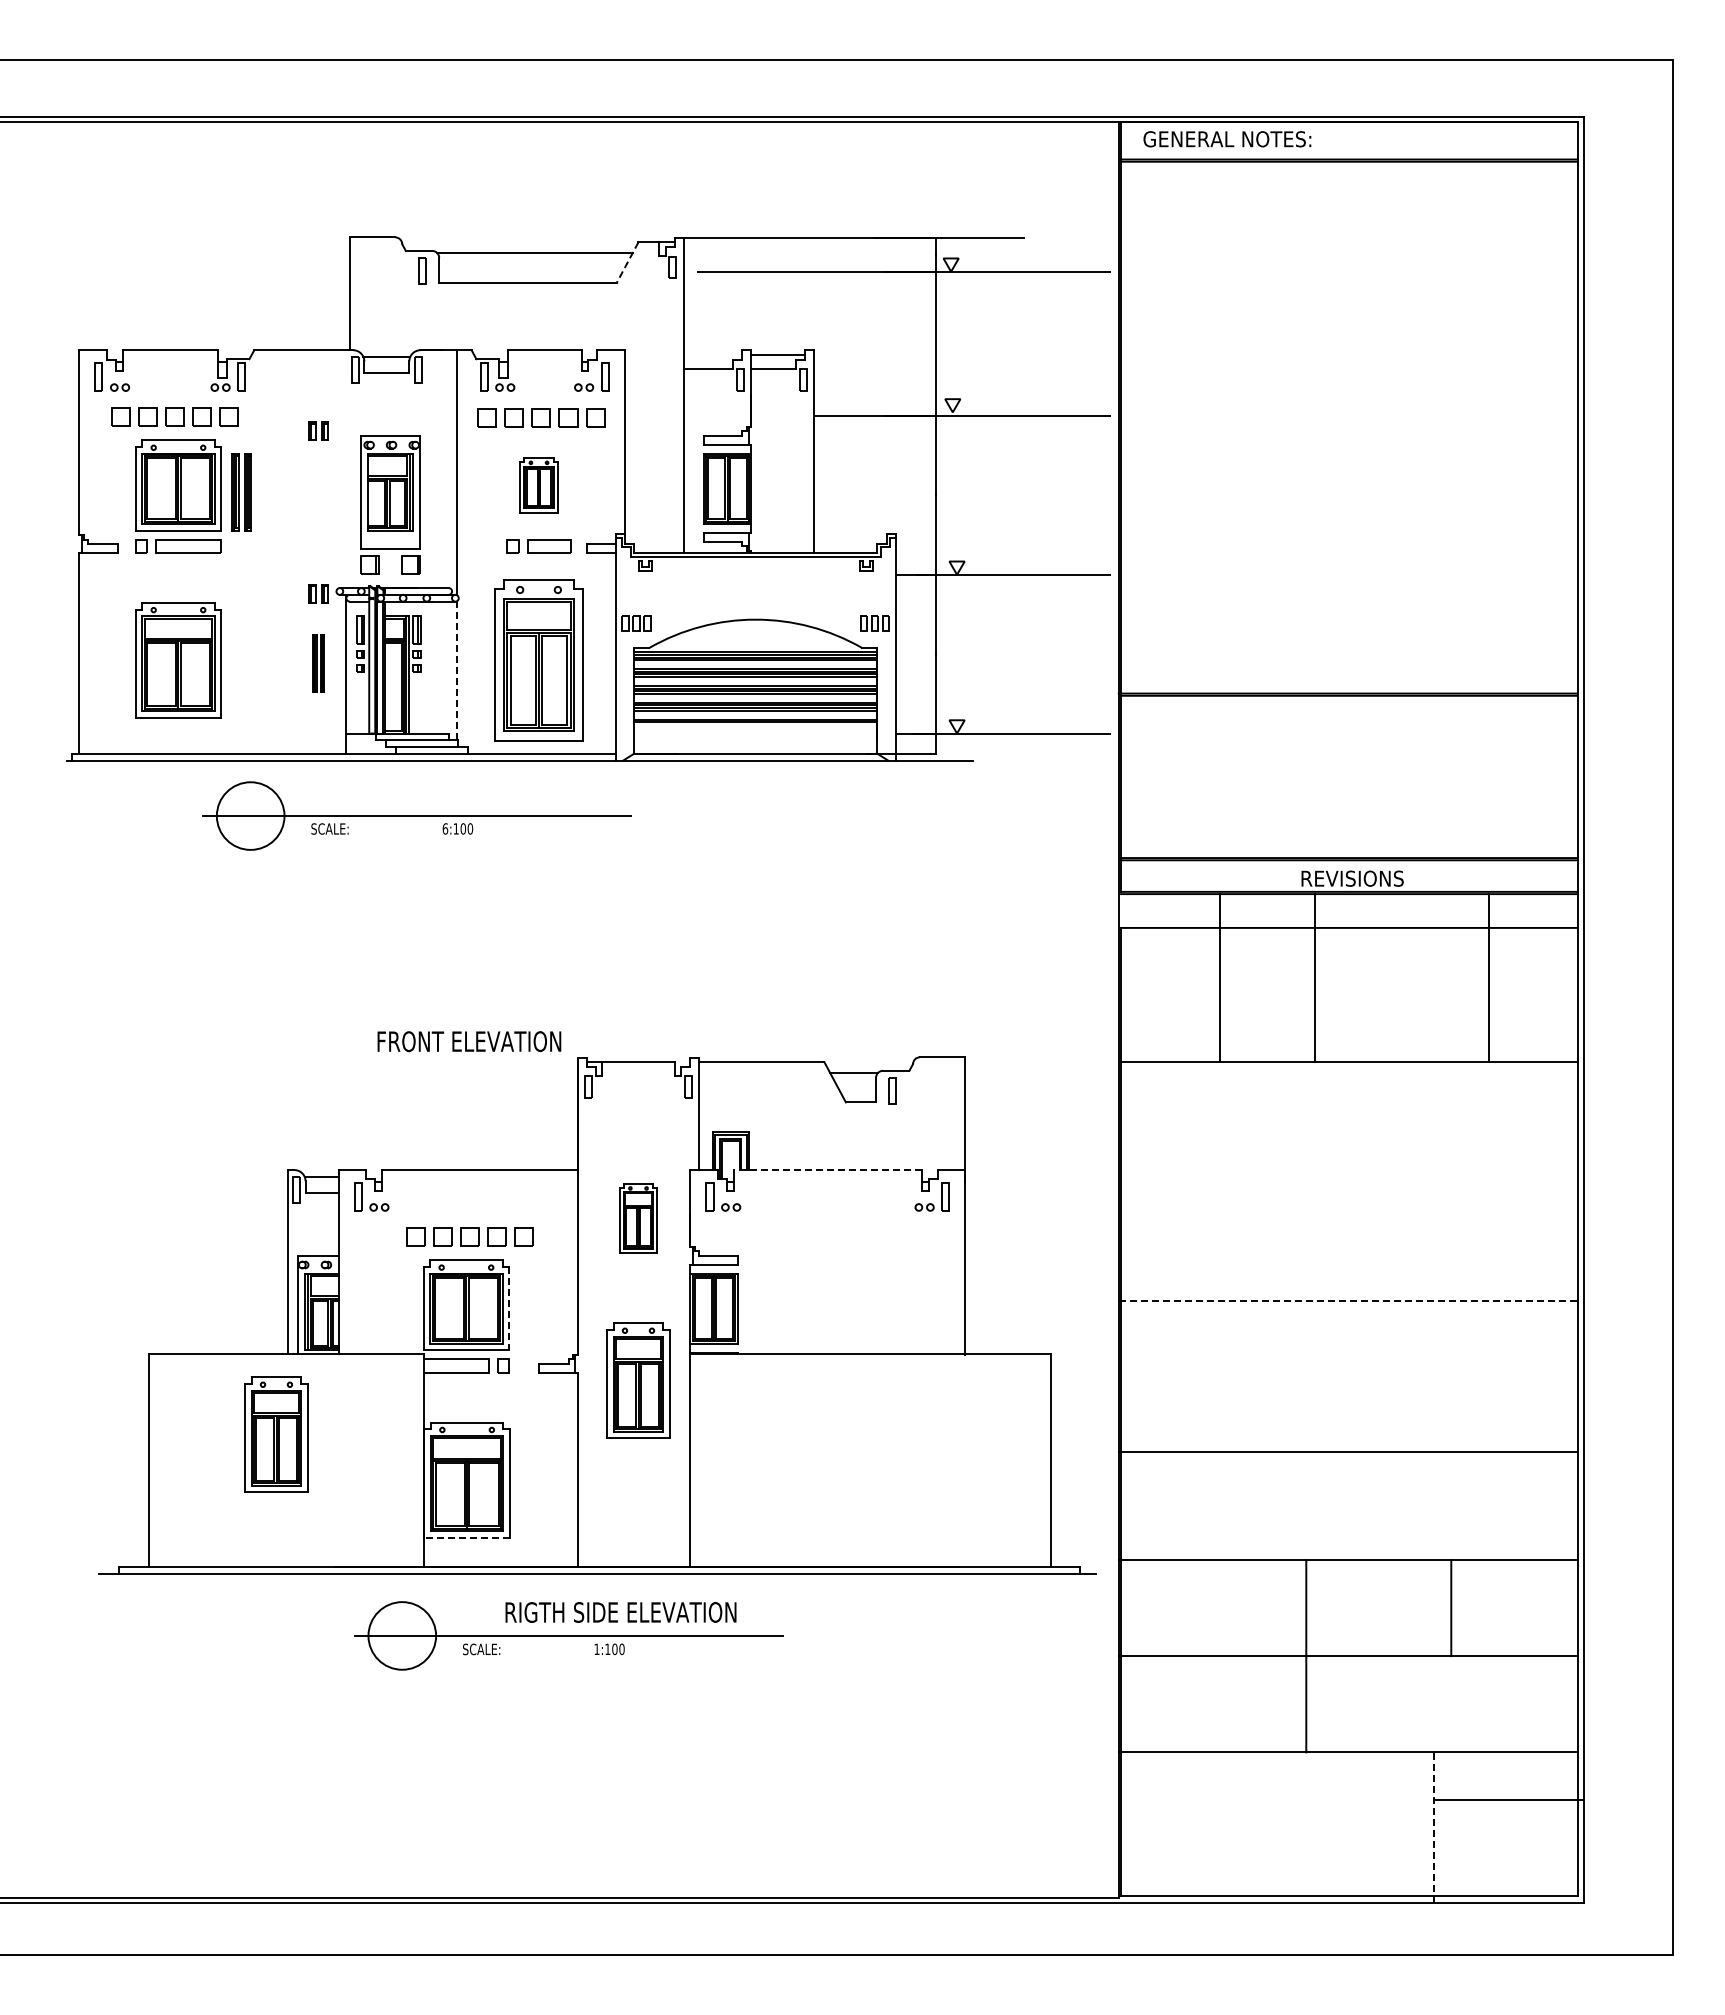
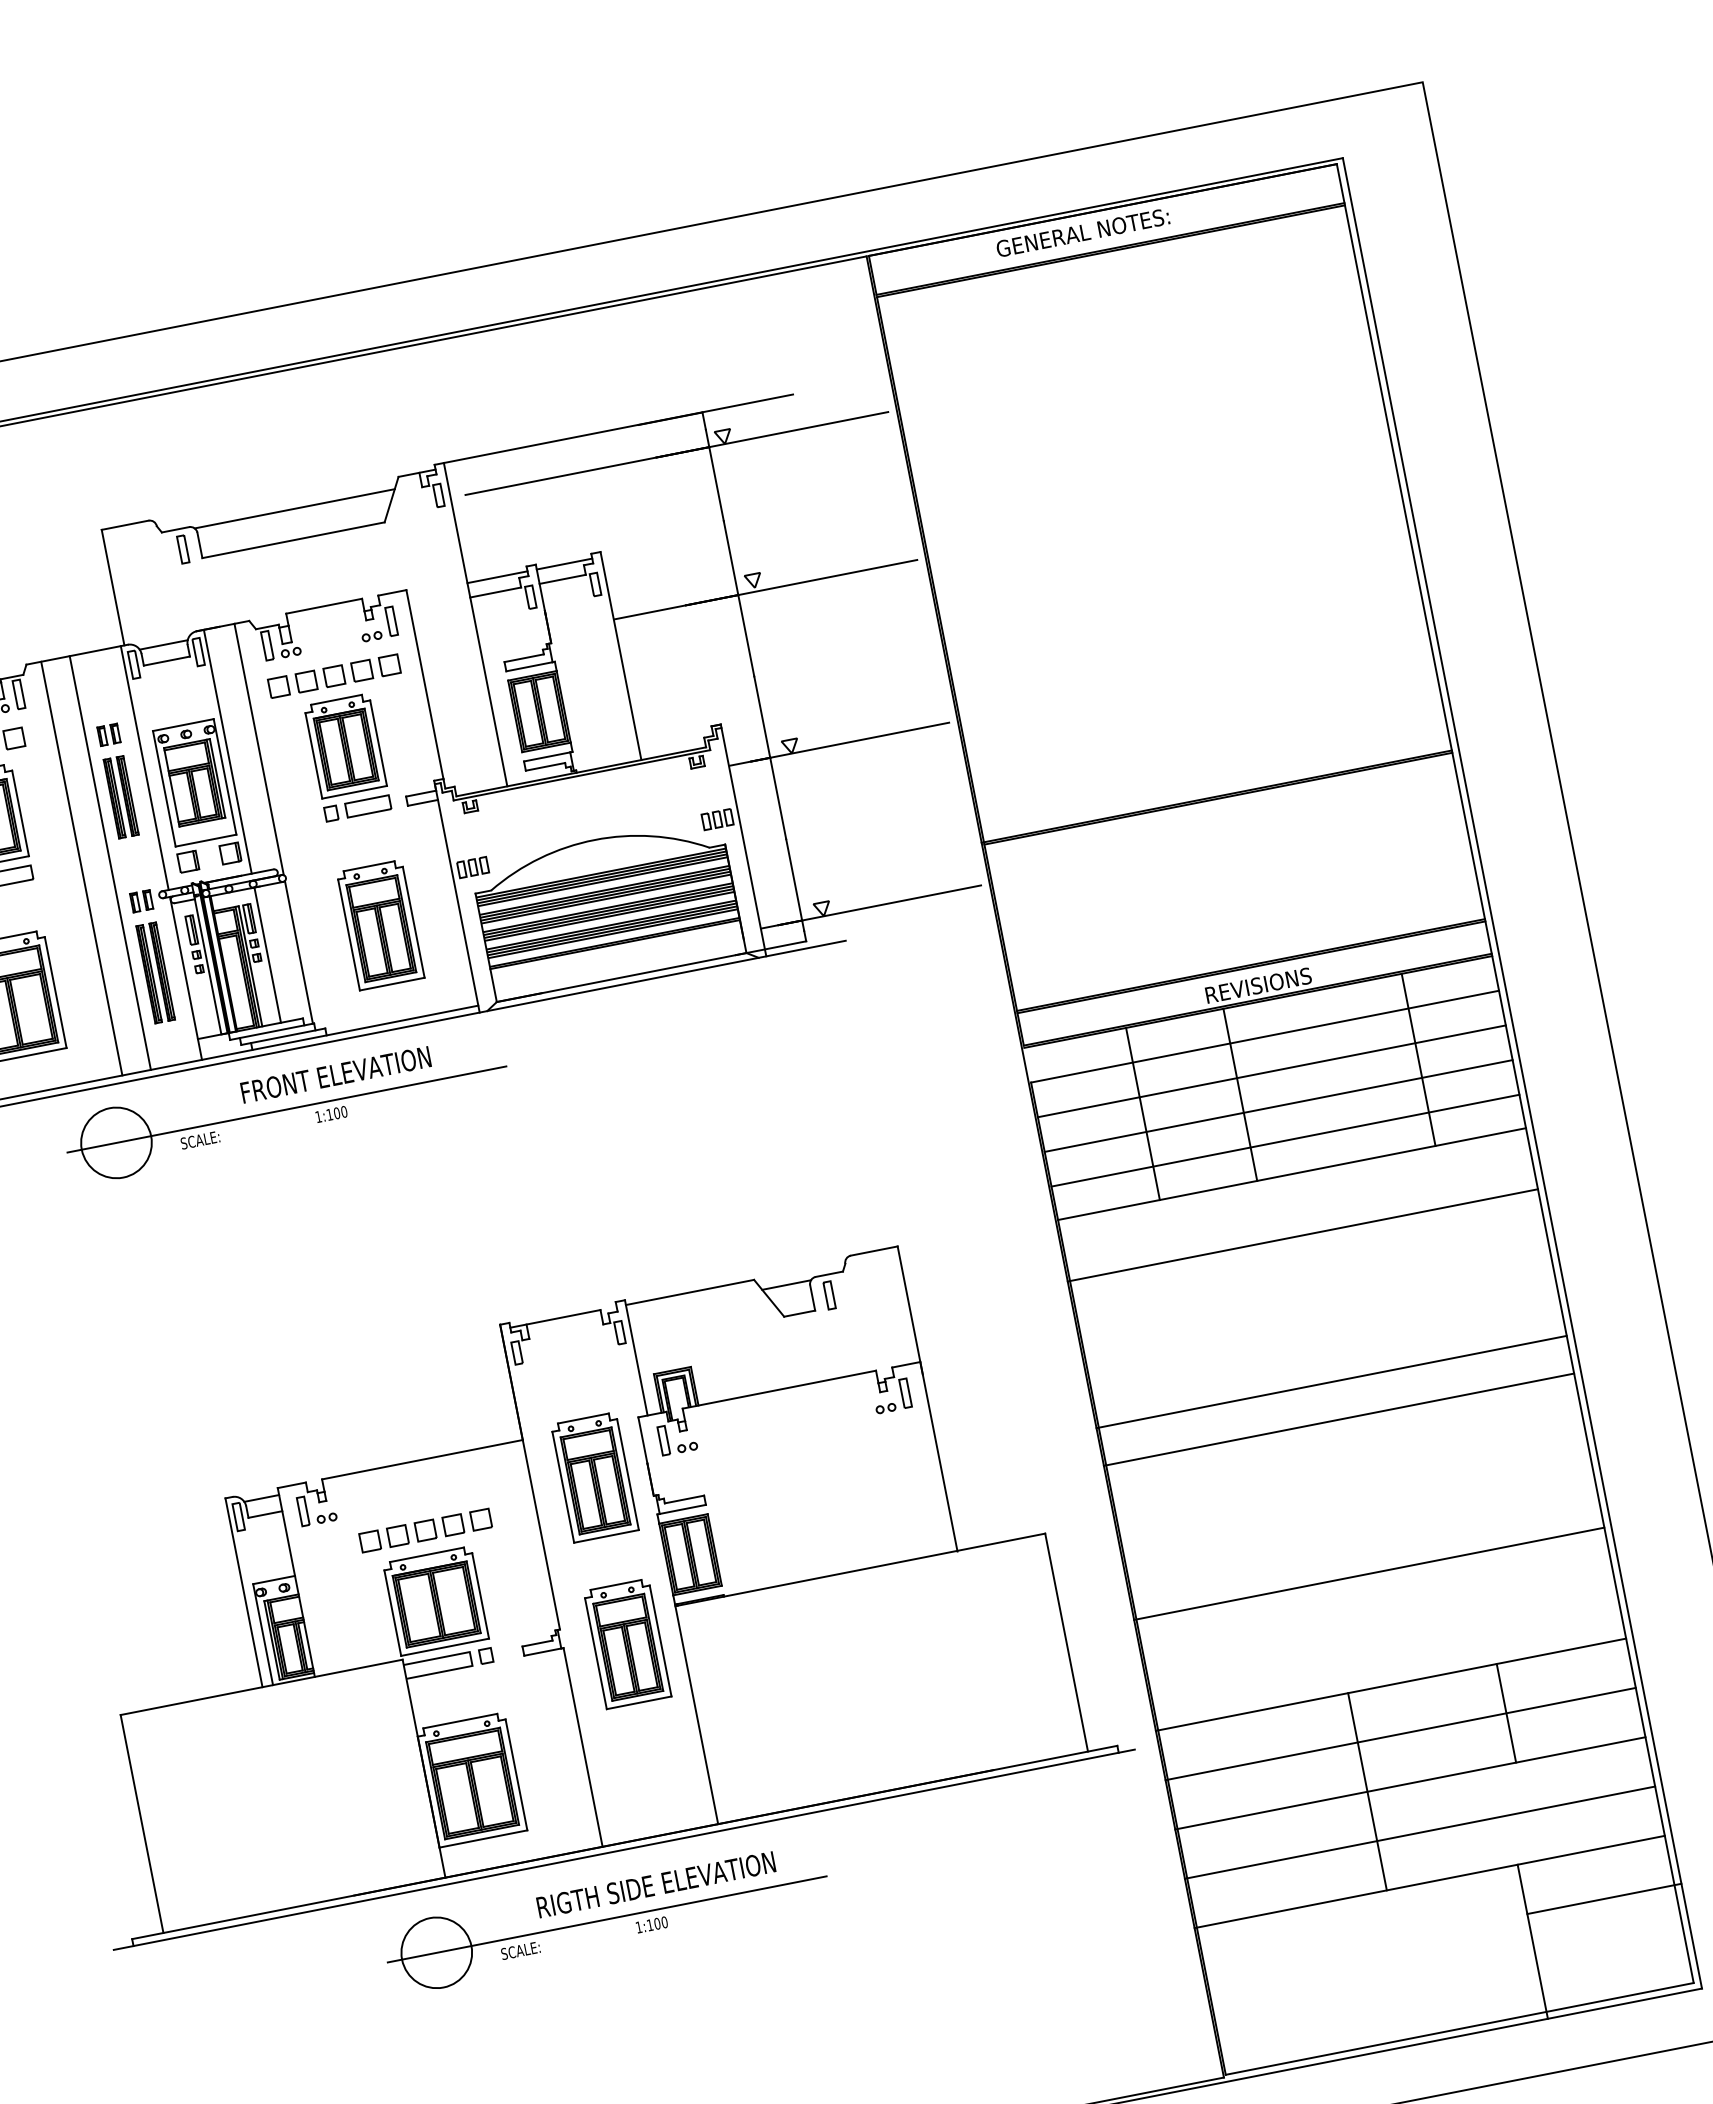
text: (1227, 139) -> (1083, 233), moved
line: (627, 262) -> (391, 499), dashed -> solid
line: (712, 354) -> (497, 576), added
line: (346, 469) -> (144, 768), added
line: (427, 469) -> (228, 752), added
part: (538, 485) -> (345, 746), size x1.67
part: (241, 492) -> (120, 797), moved
line: (268, 551) -> (81, 868), added
line: (296, 551) -> (110, 862), added
part: (538, 660) -> (380, 925), size x0.71
part: (318, 663) -> (155, 972), size x1.67
line: (427, 667) -> (267, 955), added
line: (457, 670) -> (299, 952), dashed -> solid
text: (445, 828) -> (318, 1116), 6:100 -> 1:100
line: (1349, 961) -> (1272, 1071), added
line: (1349, 995) -> (1278, 1105), added
line: (1349, 1029) -> (1285, 1140), added
text: (469, 1041) -> (336, 1074), moved
line: (1347, 1121) -> (1302, 1235), added
line: (827, 1170) -> (779, 1390), dashed -> solid
part: (638, 1218) -> (594, 1477), size x1.67
line: (1347, 1264) -> (1330, 1382), added
line: (1348, 1301) -> (1339, 1419), dashed -> solid
line: (509, 1308) -> (480, 1595), dashed -> solid
part: (276, 1434) -> (267, 1771), removed
line: (467, 1537) -> (483, 1838), dashed -> solid
line: (1347, 1608) -> (1400, 1734), added
line: (1347, 1704) -> (1419, 1833), added
line: (1433, 1827) -> (1532, 1941), dashed -> solid

